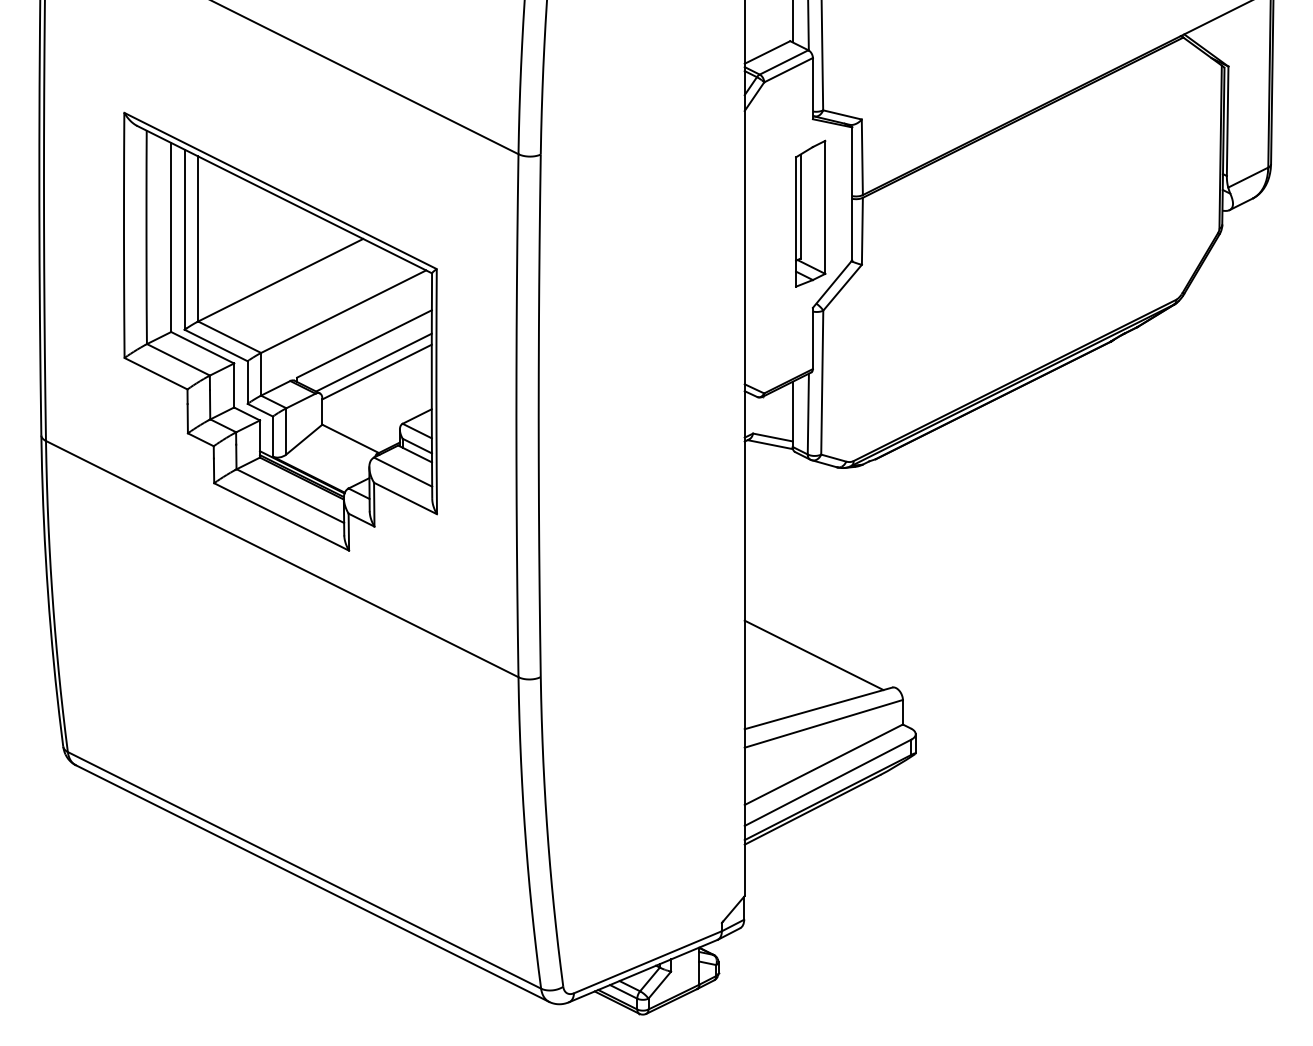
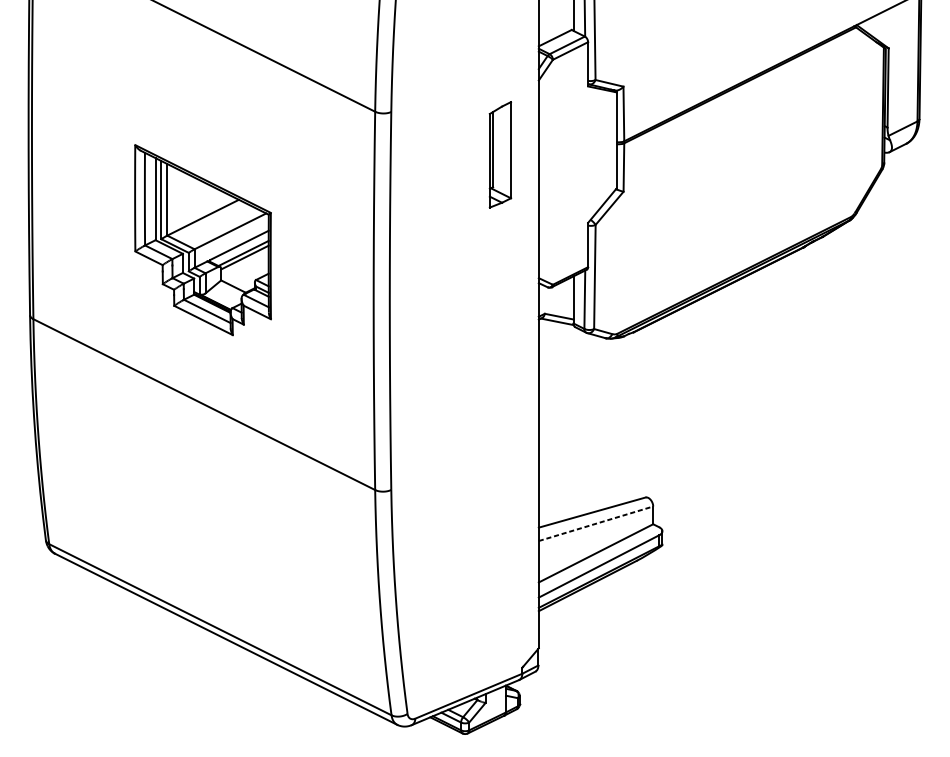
part: (810, 213) -> (500, 154), moved
part: (280, 331) -> (203, 239), size x0.6
line: (813, 655) -> (588, 474), removed
line: (823, 723) -> (595, 523), solid -> dashed

